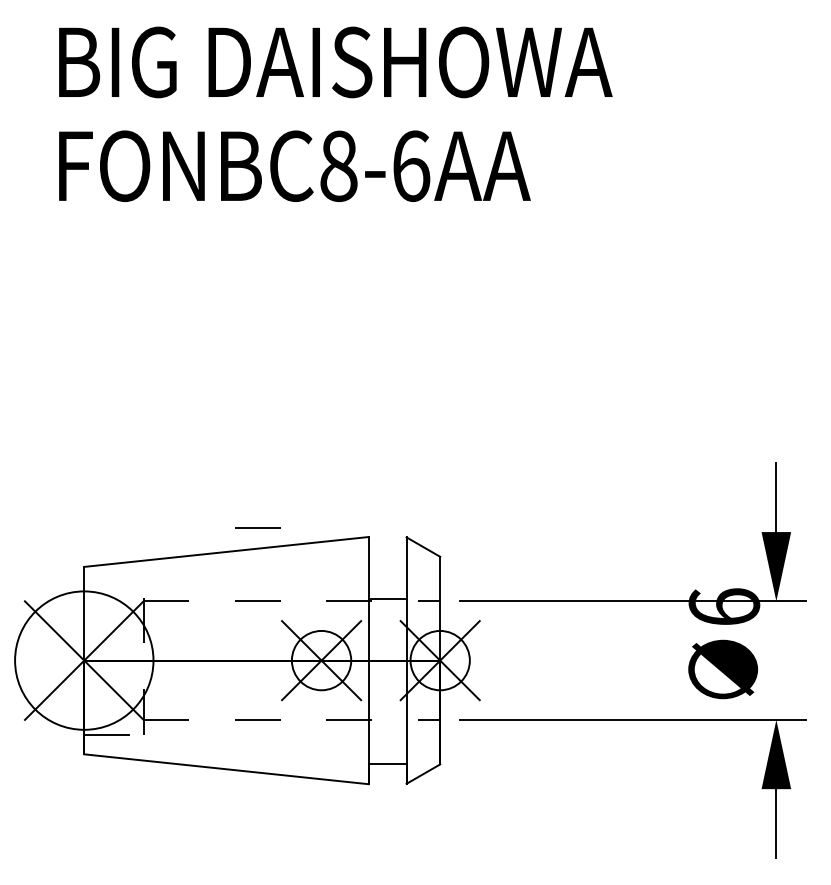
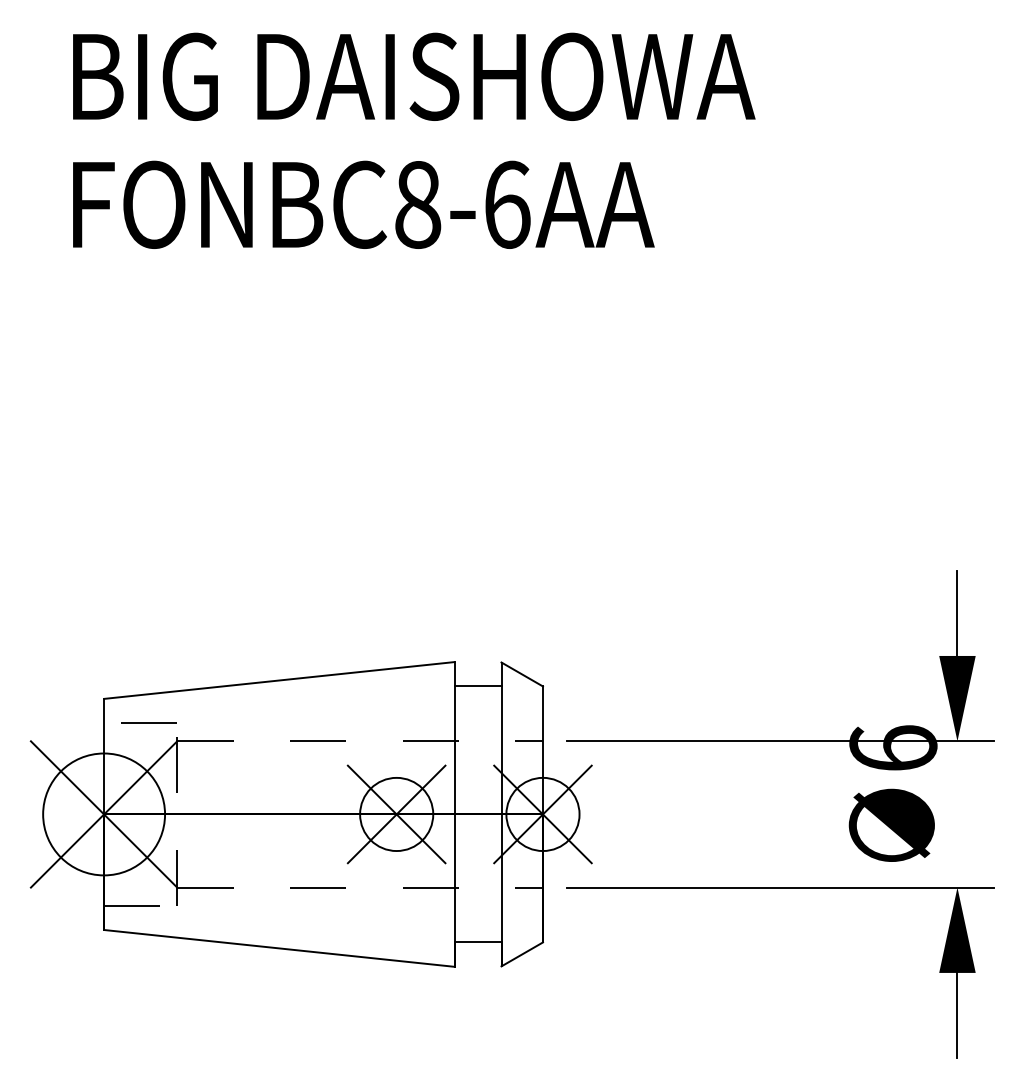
line: (257, 527) -> (148, 722), moved
line: (387, 599) -> (477, 686), moved
circle: (84, 660) -> (104, 814), size x0.71

